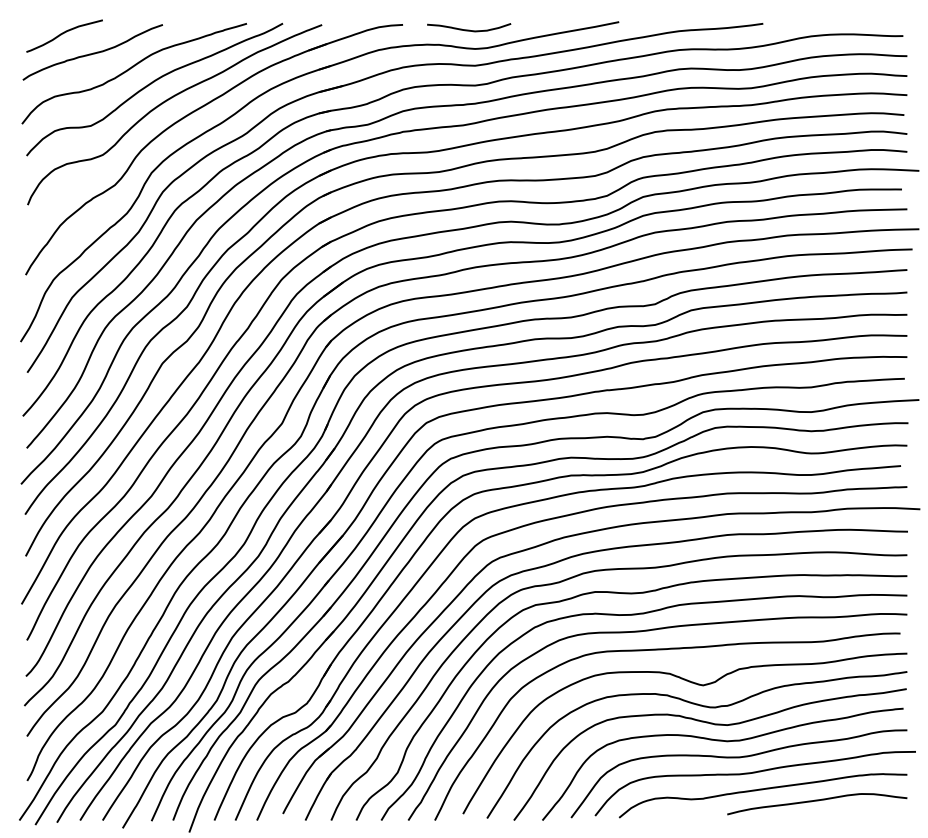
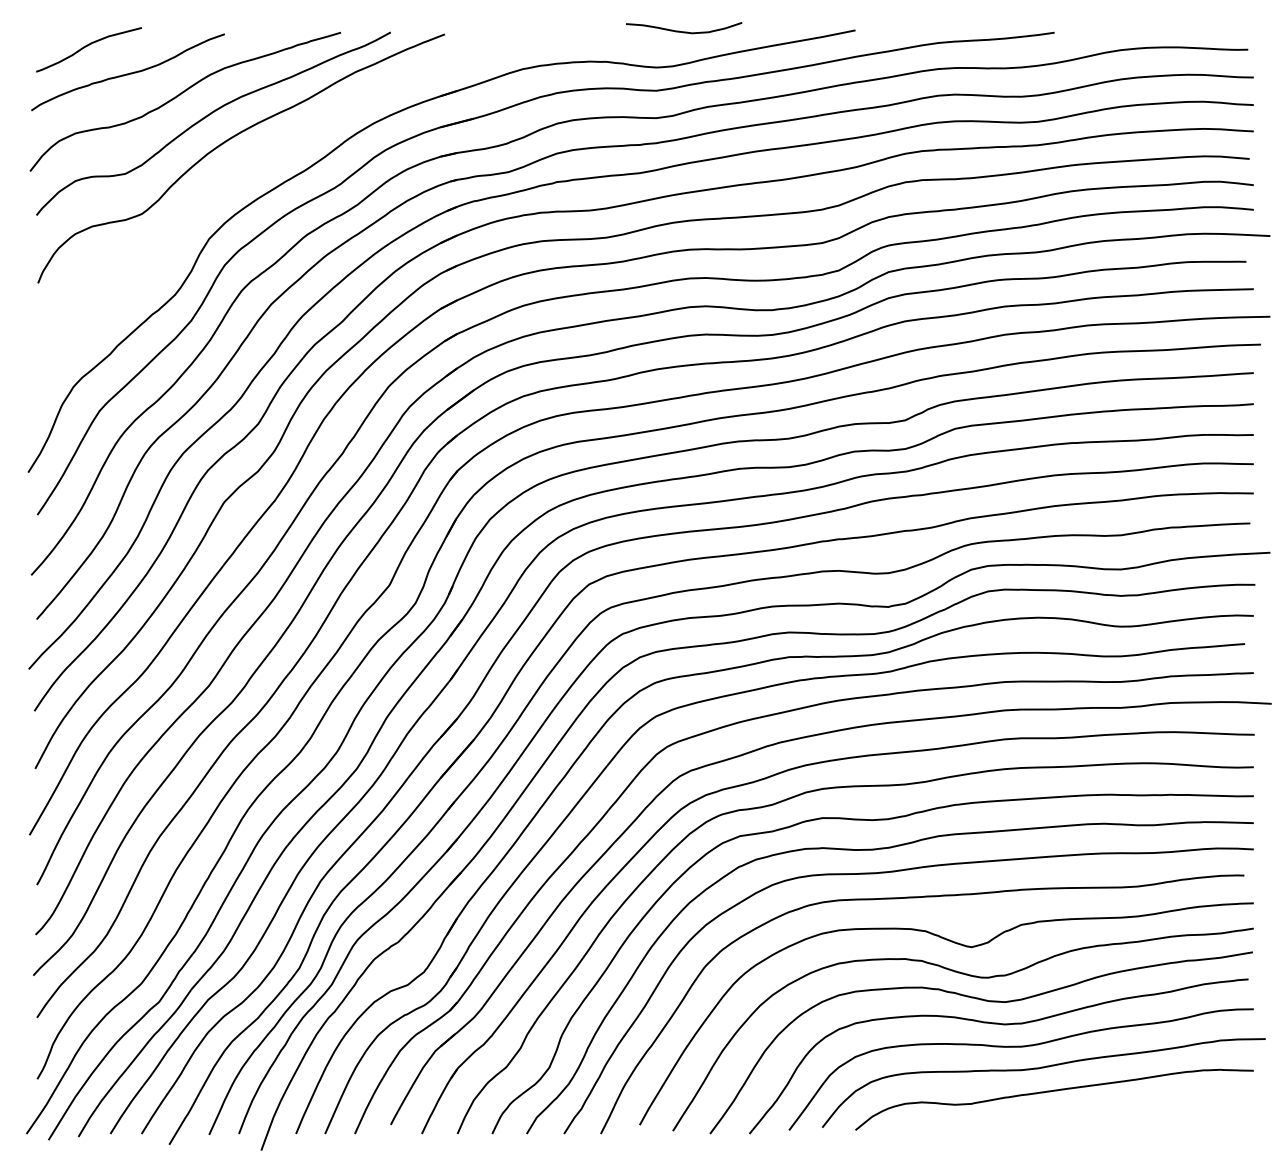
curve: (469, 30) -> (684, 31), moved
part: (195, 111) -> (269, 154), removed
curve: (816, 801) -> (1128, 1107), removed

